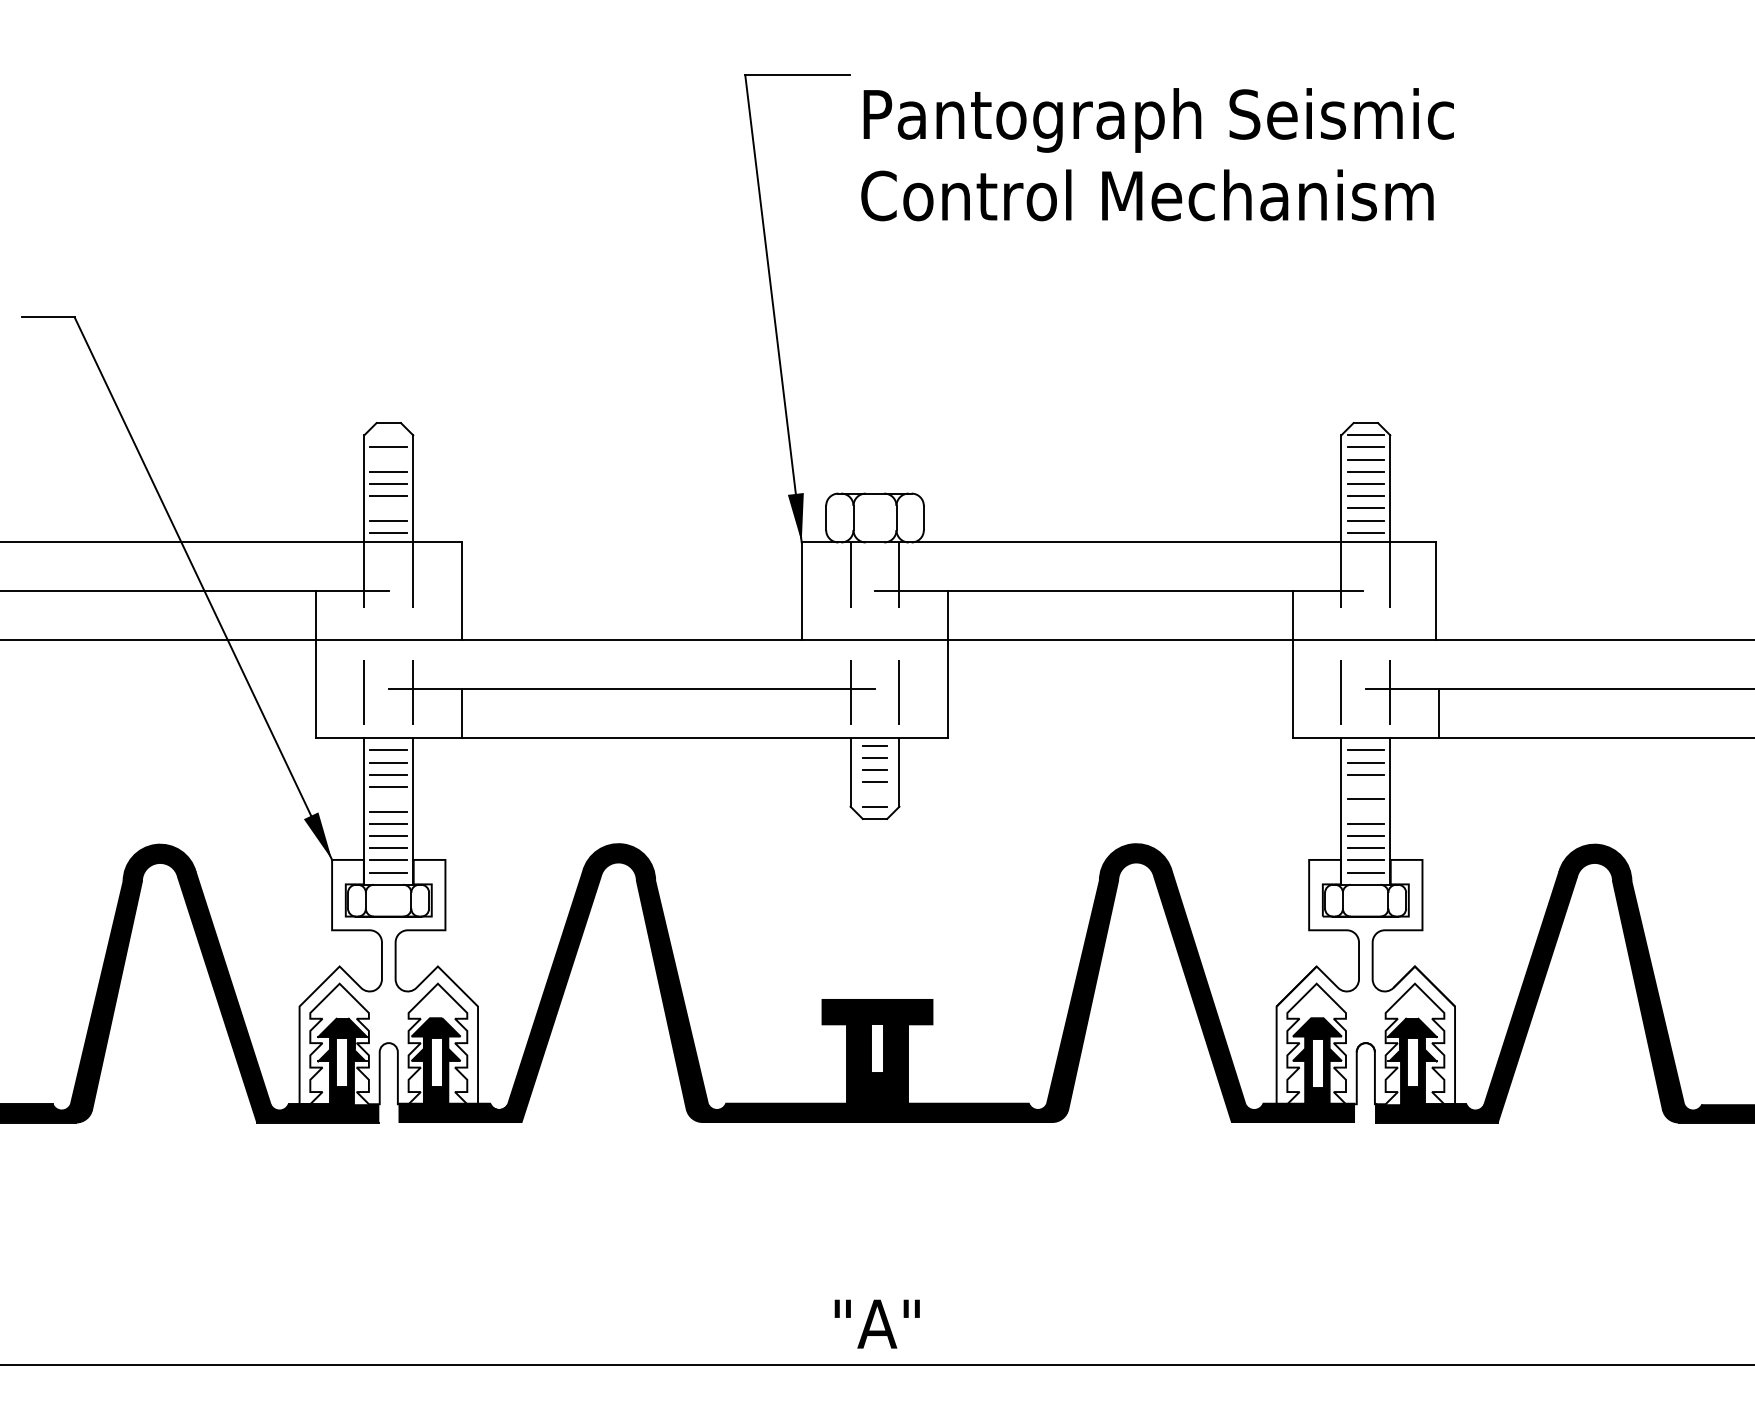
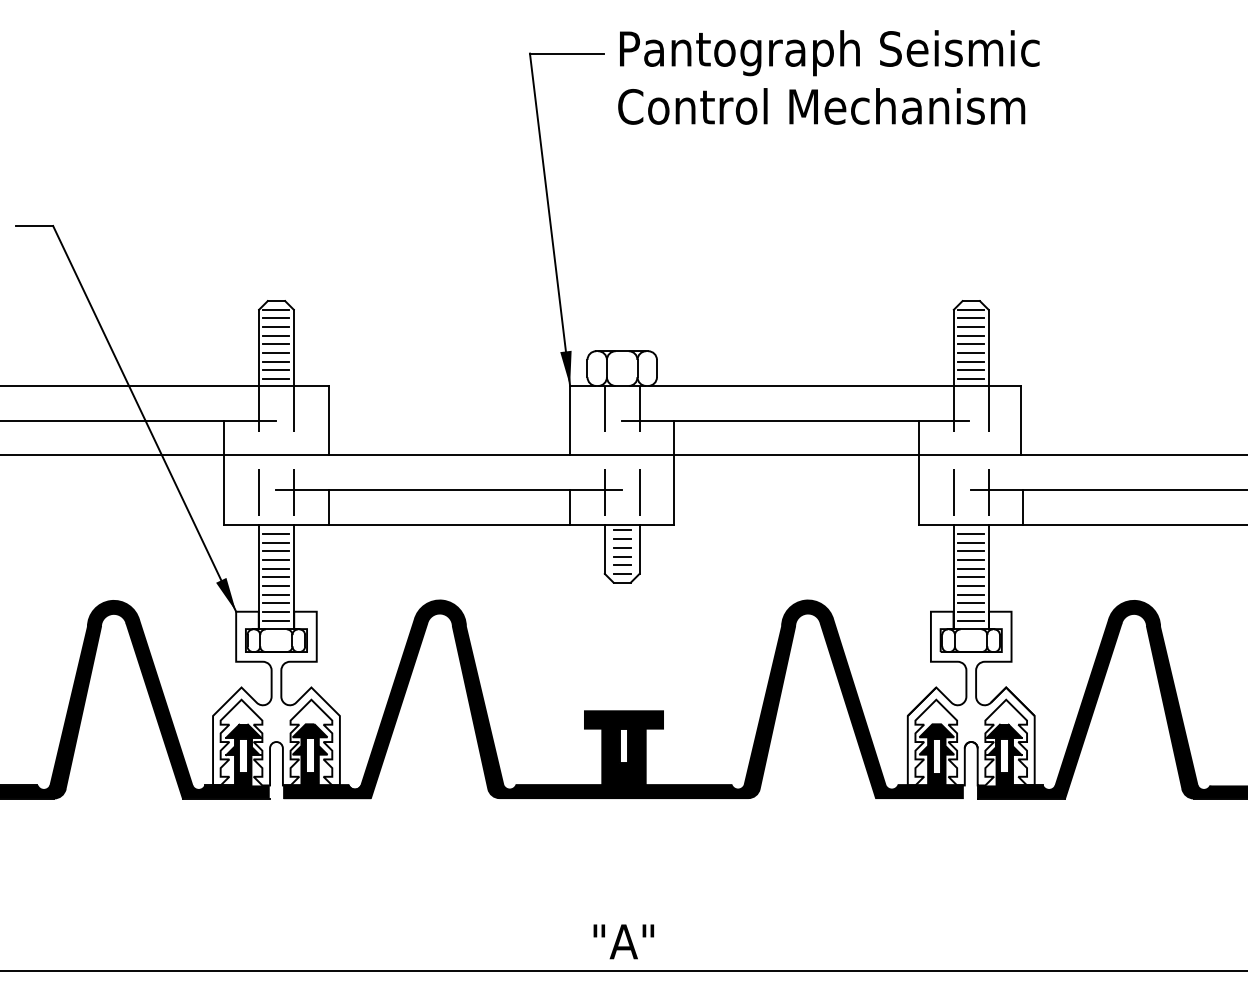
text: (1157, 154) -> (828, 77), moved
line: (388, 435) -> (276, 309), added
line: (388, 459) -> (276, 326), added
line: (388, 508) -> (276, 361), added
line: (801, 713) -> (569, 507), added
line: (1365, 787) -> (971, 560), added
line: (874, 794) -> (621, 565), added
line: (388, 799) -> (276, 568), added
line: (1365, 811) -> (971, 577), added

